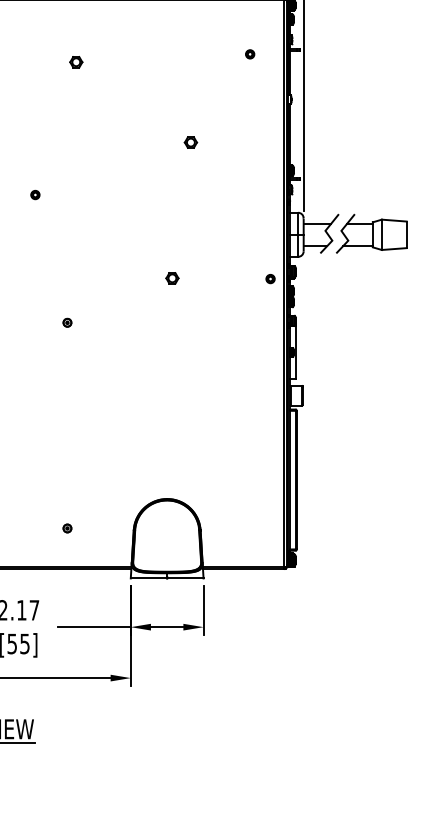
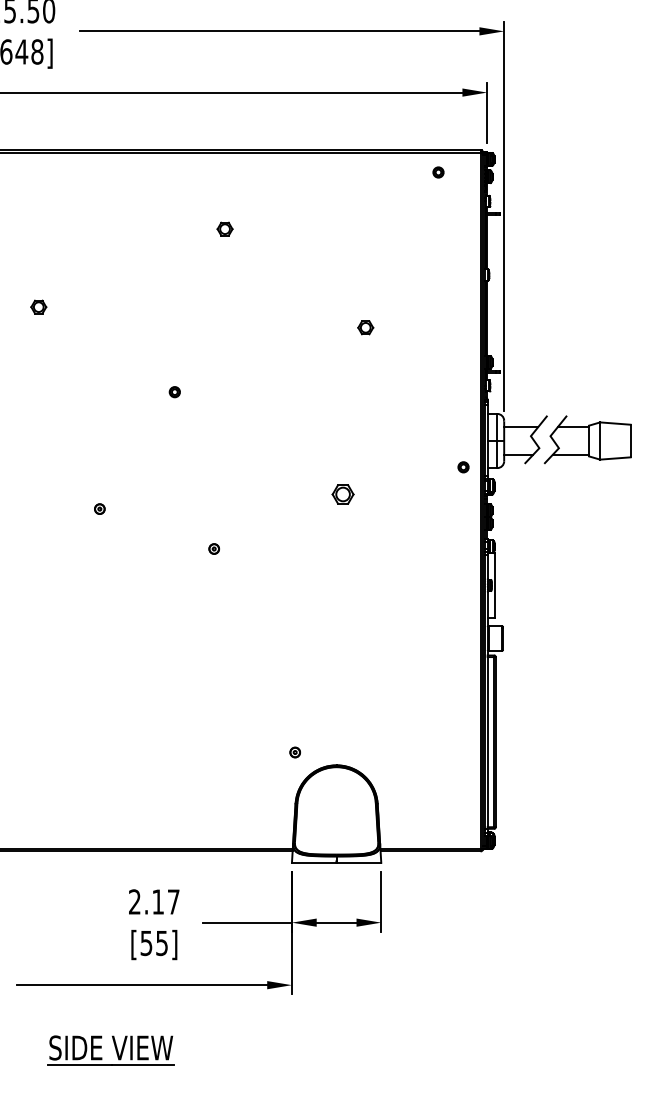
part: (250, 54) -> (438, 172), moved
part: (171, 278) -> (342, 494), size x1.4
part: (270, 279) -> (463, 467), moved
part: (66, 528) -> (294, 752), moved

